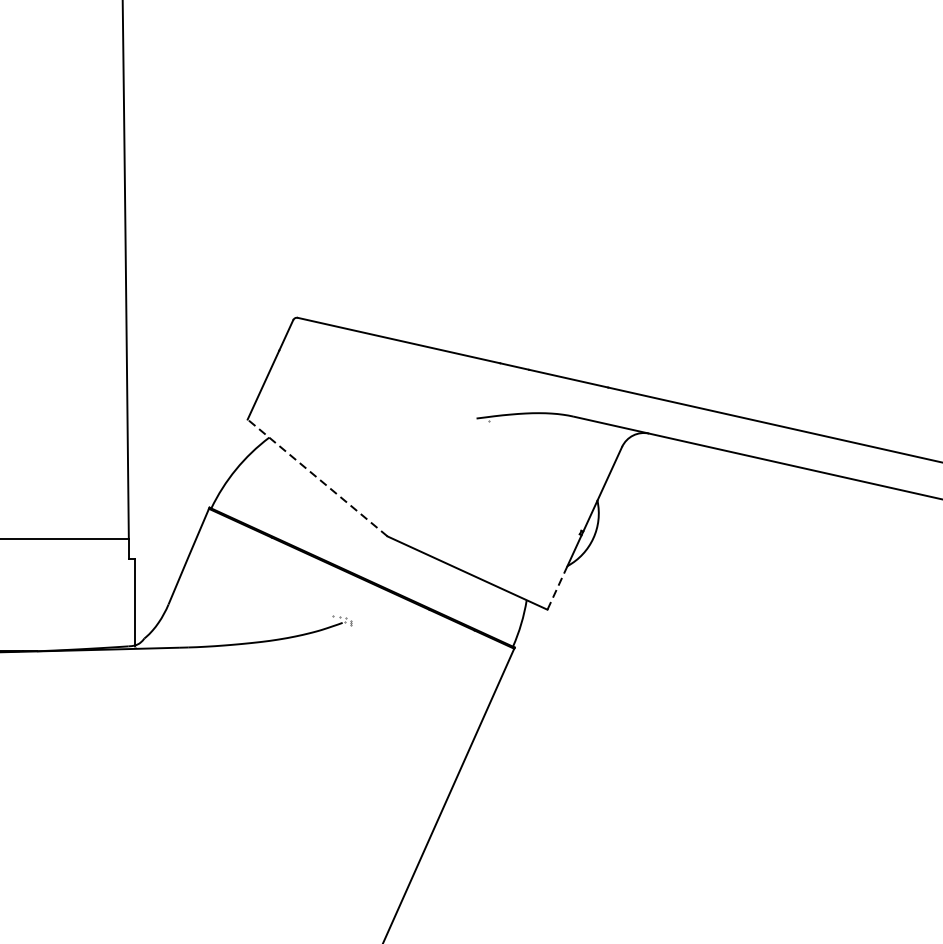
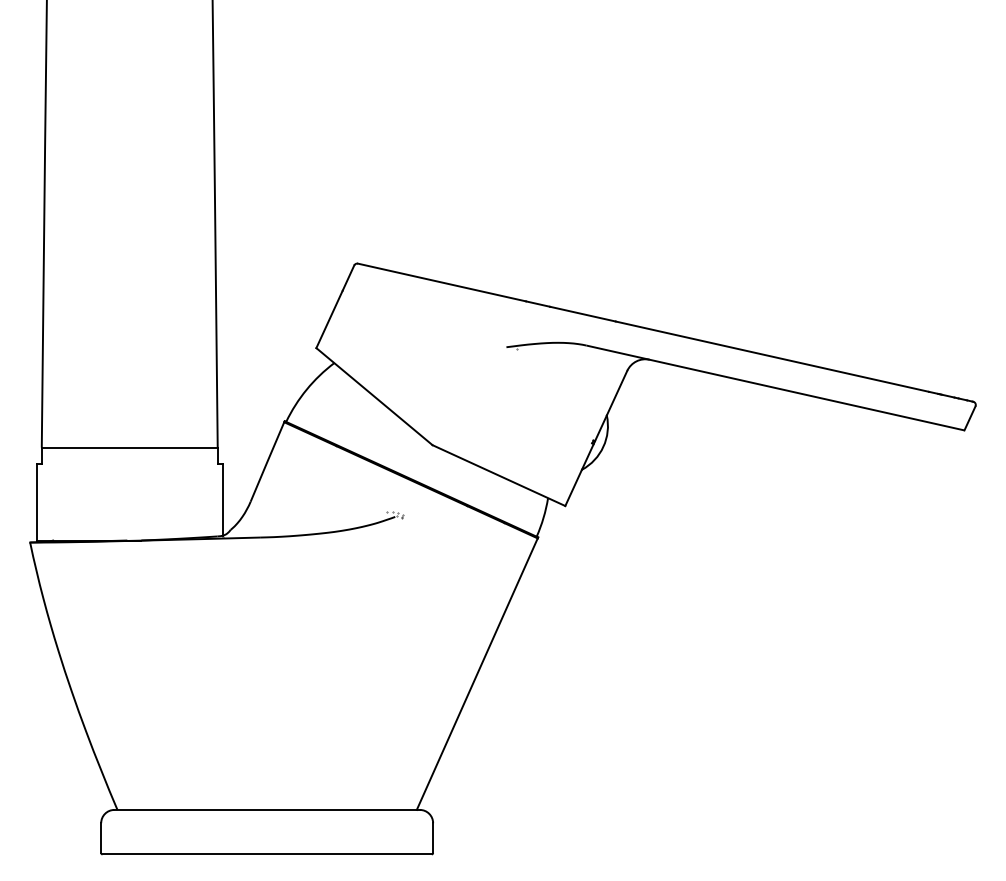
line: (317, 477) -> (374, 396), dashed -> solid
line: (557, 587) -> (573, 487), dashed -> solid

